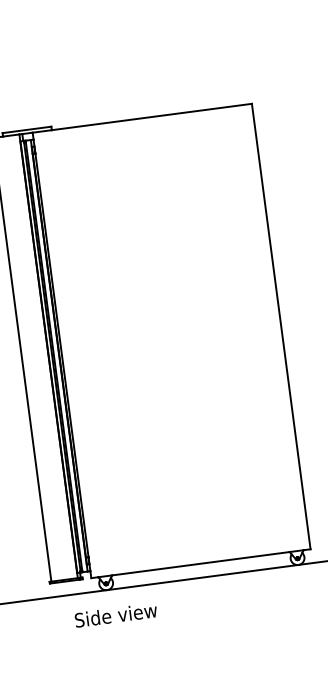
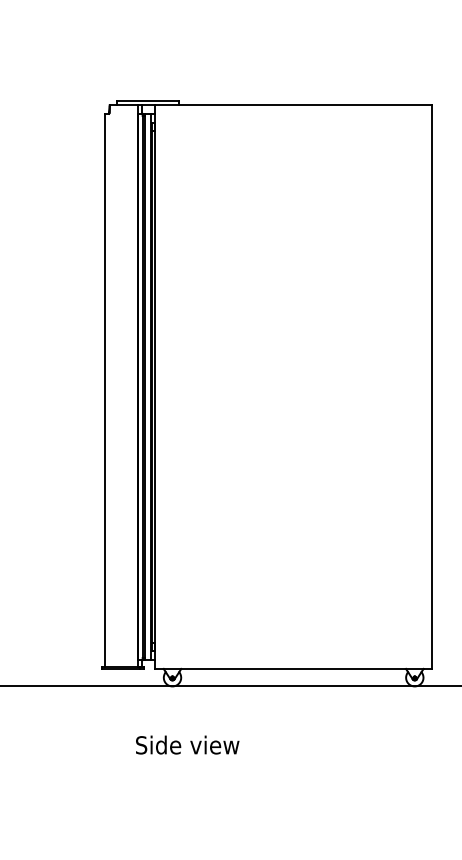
text: (115, 614) -> (187, 744), moved

